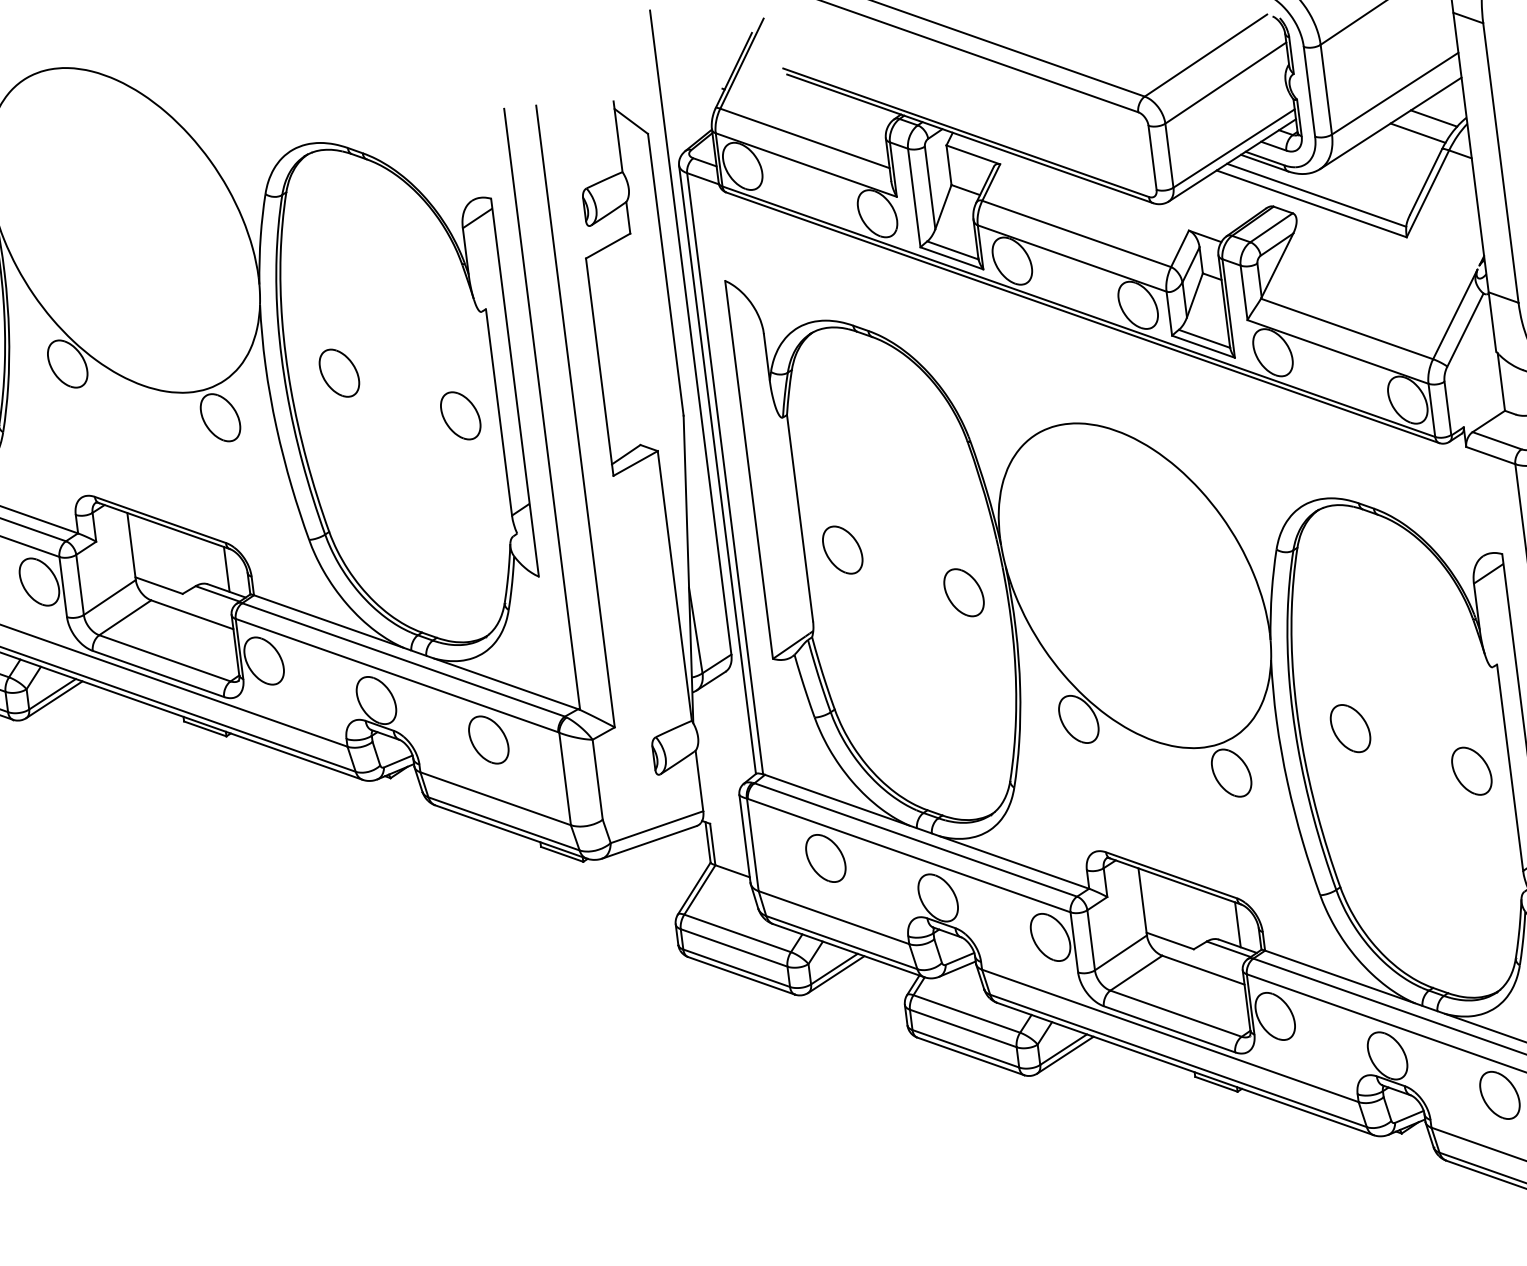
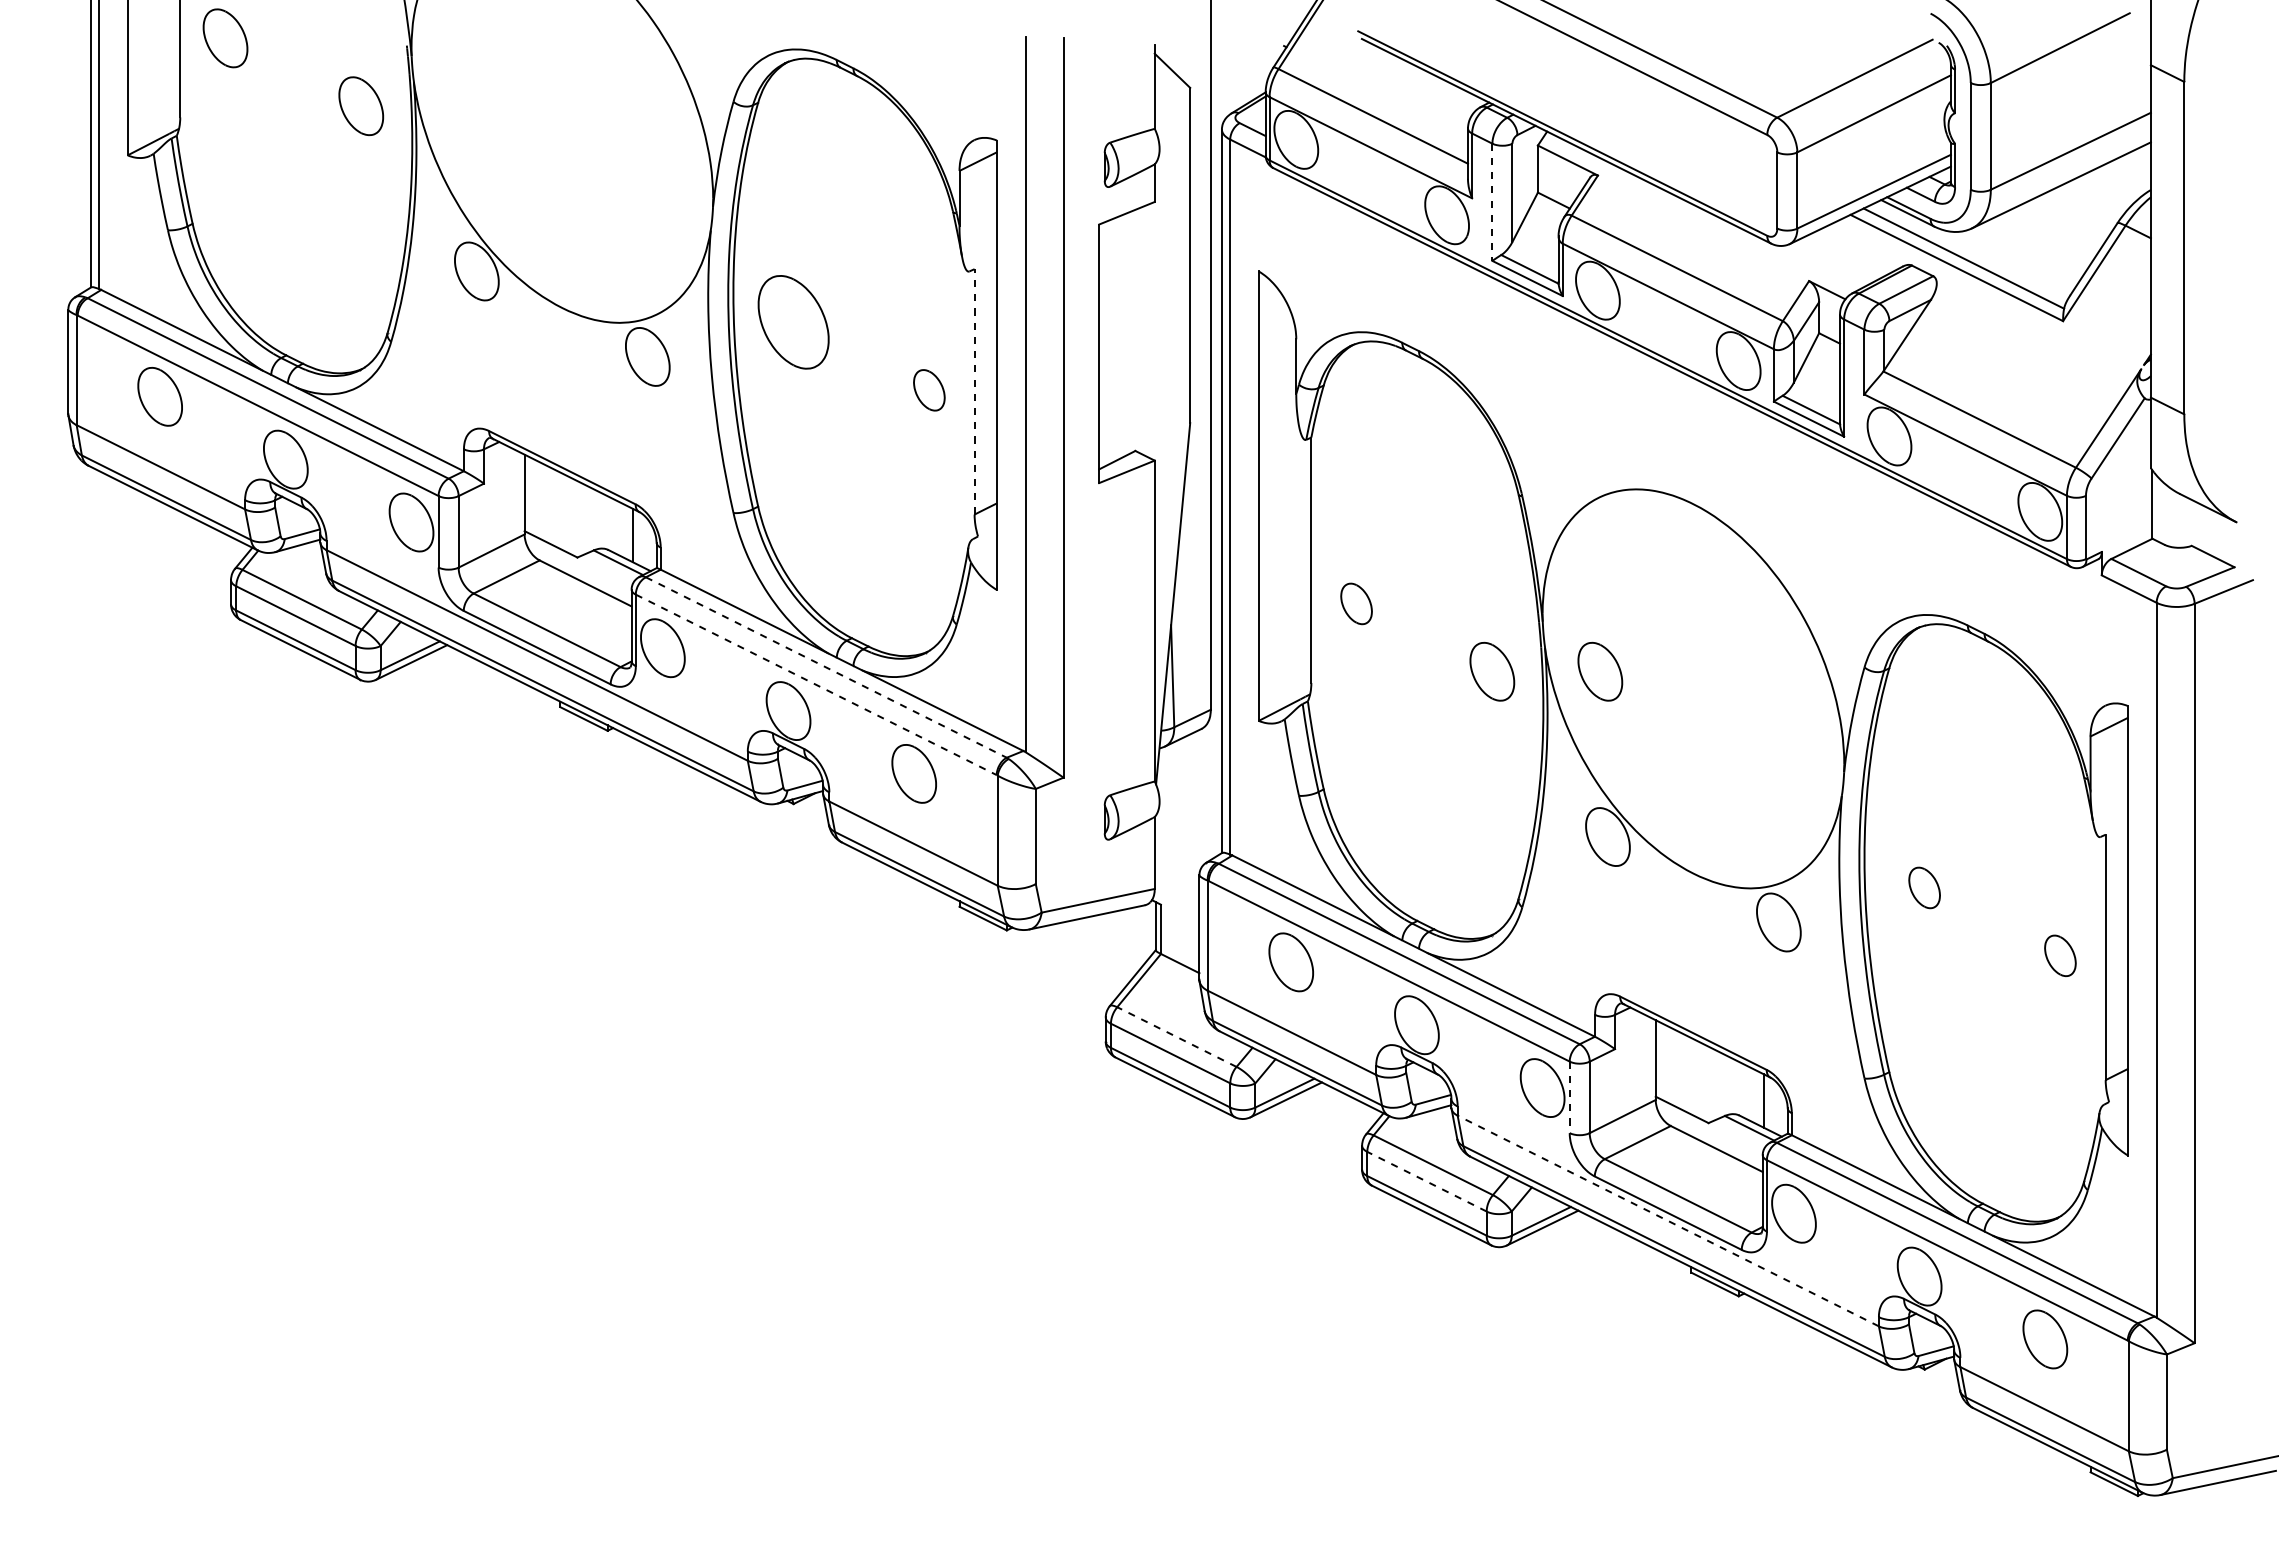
line: (1433, 118) -> (2112, 186), removed
line: (1417, 132) -> (2091, 200), removed
line: (914, 198) -> (1492, 202), solid -> dashed
part: (339, 373) -> (793, 322), size x1.6
line: (498, 412) -> (974, 391), solid -> dashed
part: (460, 416) -> (929, 390), size x0.7
part: (842, 549) -> (1356, 603), size x0.7
part: (1054, 581) -> (1600, 671), added
line: (403, 659) -> (826, 667), solid -> dashed
line: (397, 675) -> (816, 684), solid -> dashed
part: (1350, 728) -> (1924, 887), size x0.7
part: (1471, 770) -> (2060, 955), size x0.7
line: (737, 933) -> (1176, 1037), solid -> dashed
line: (1074, 942) -> (1569, 1097), solid -> dashed
line: (962, 1028) -> (1426, 1181), solid -> dashed
line: (1169, 1035) -> (1667, 1220), solid -> dashed

